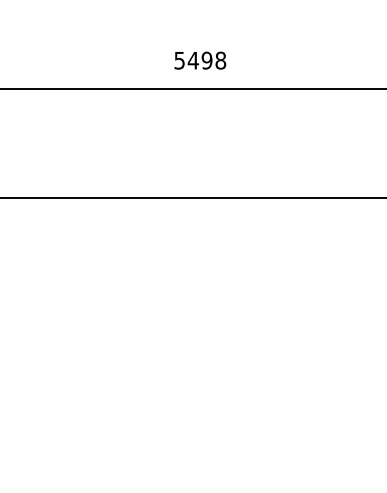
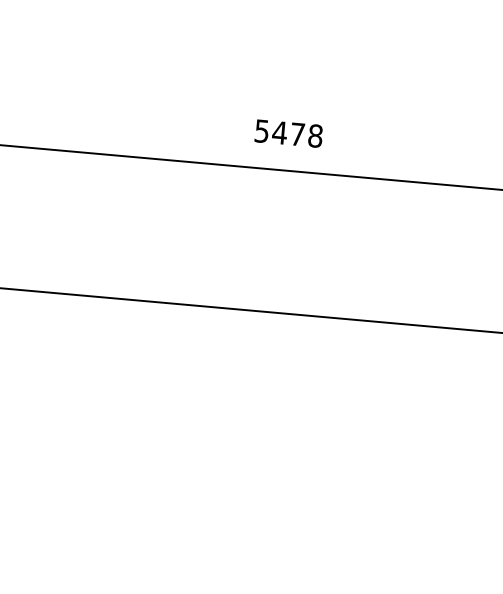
text: (206, 60) -> (296, 134), 5498 -> 5478

